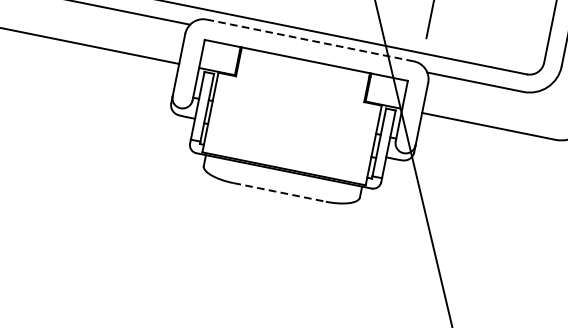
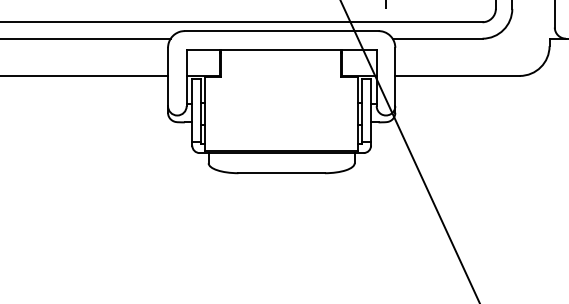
line: (310, 40) -> (281, 31), dashed -> solid
line: (280, 192) -> (282, 173), dashed -> solid

